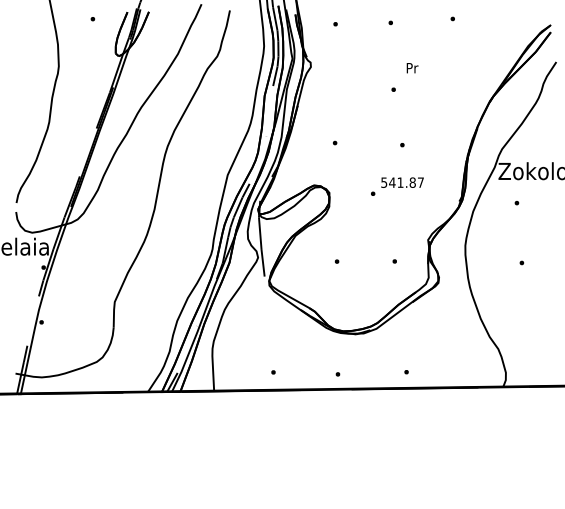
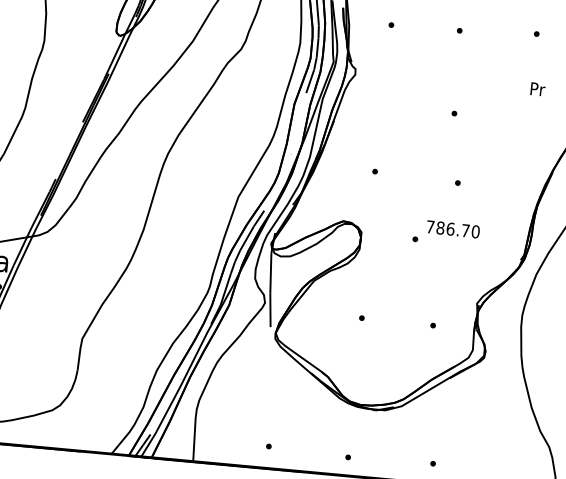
text: (412, 68) -> (537, 89), moved
text: (402, 182) -> (453, 229), 541.87 -> 786.70

